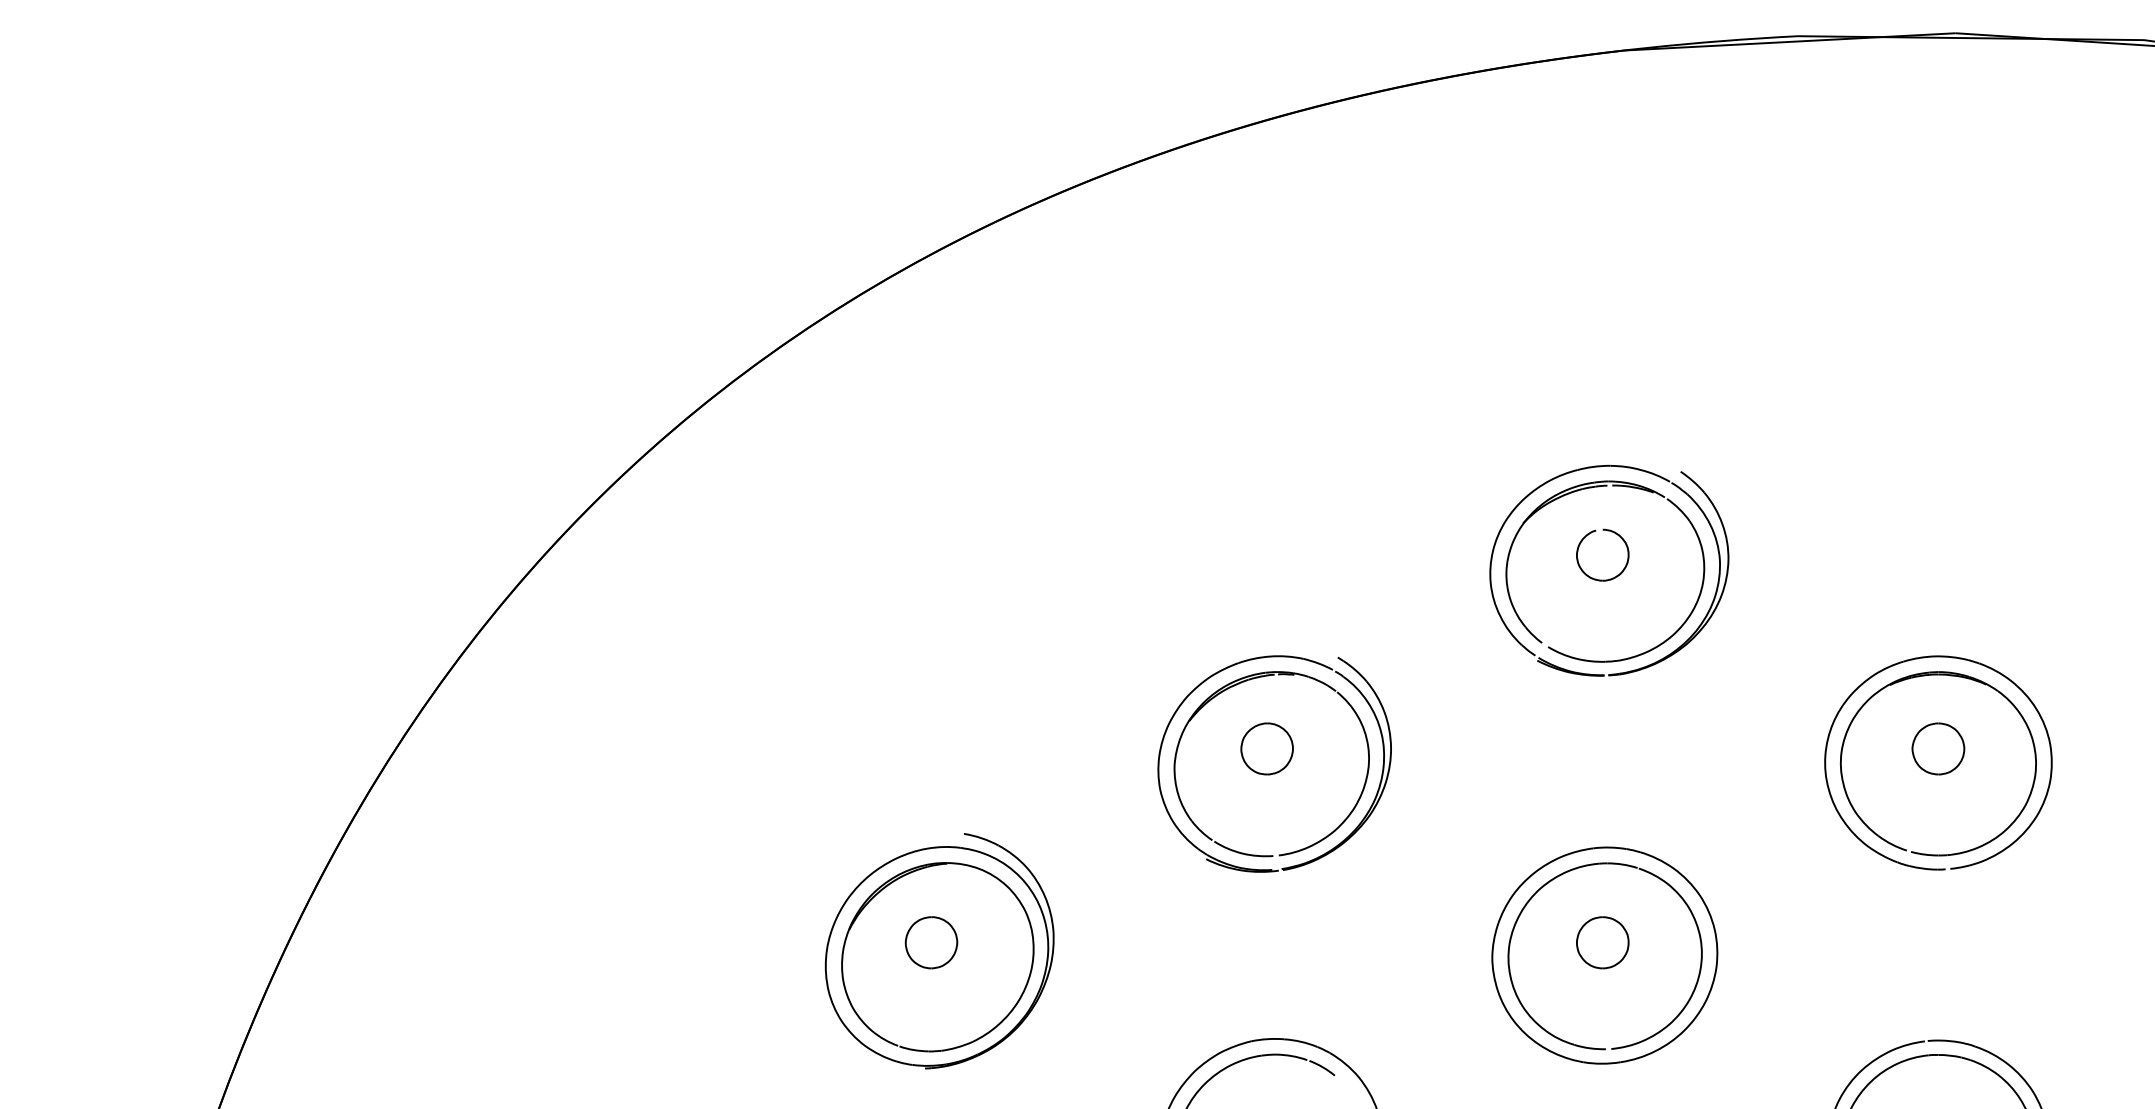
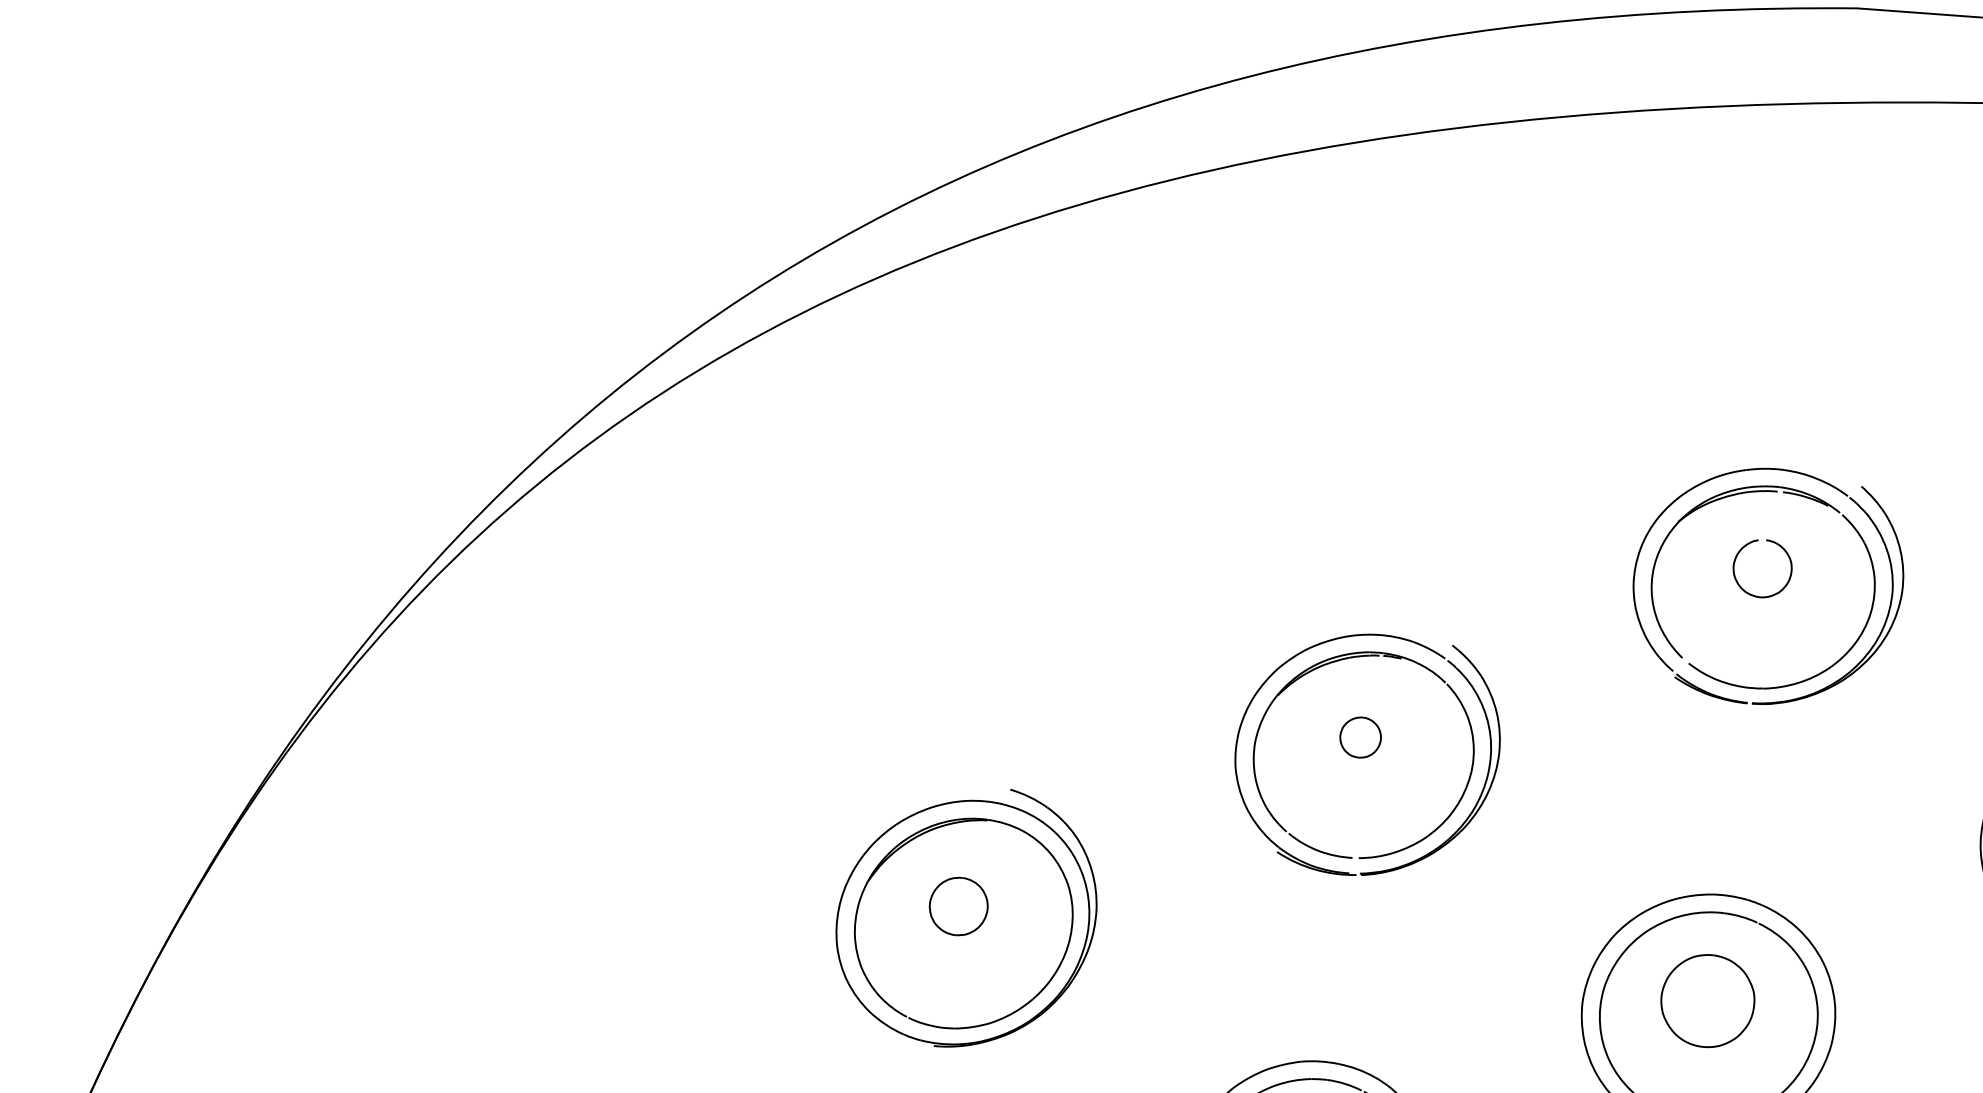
part: (1266, 748) -> (1360, 736), size x0.7
part: (1602, 942) -> (1707, 1000), size x1.6

